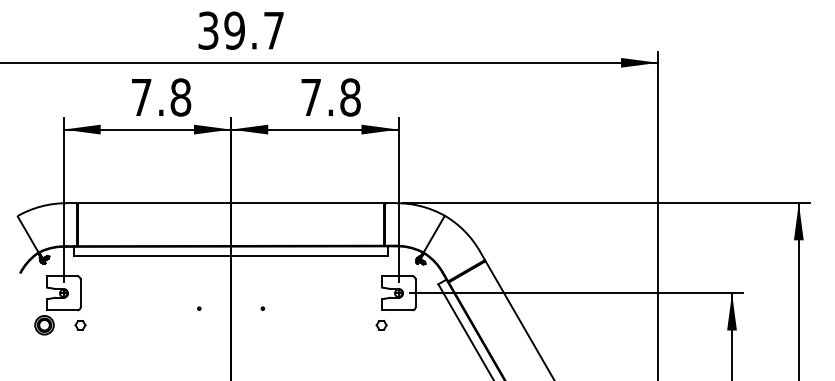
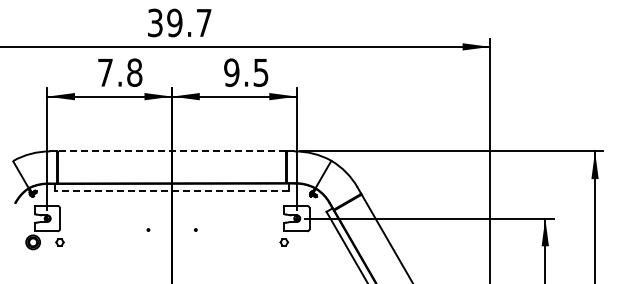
text: (330, 97) -> (246, 72), 7.8 -> 9.5
line: (231, 203) -> (172, 151), solid -> dashed
line: (231, 255) -> (172, 190), solid -> dashed

